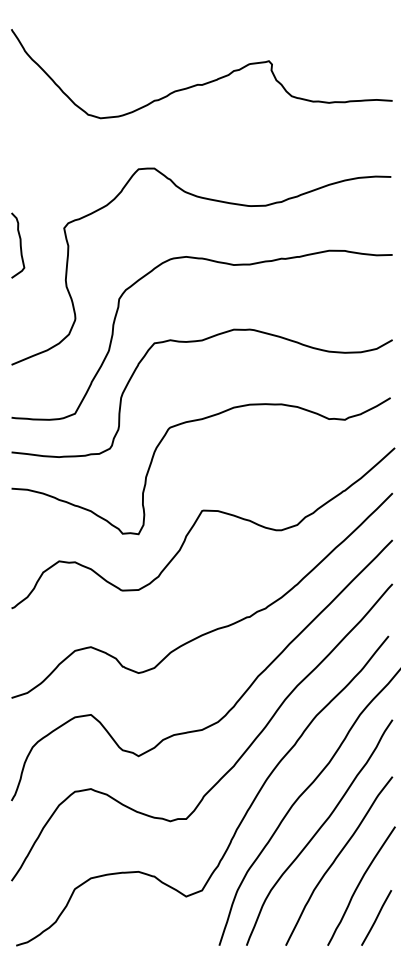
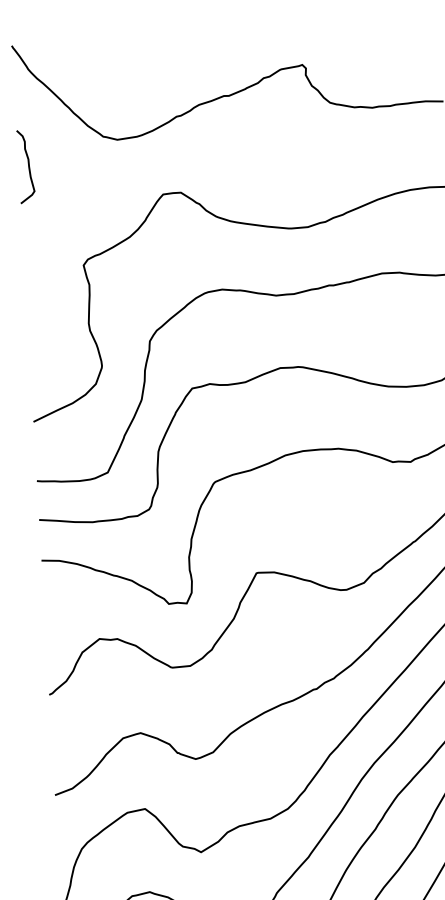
curve: (19, 245) -> (27, 166), moved

